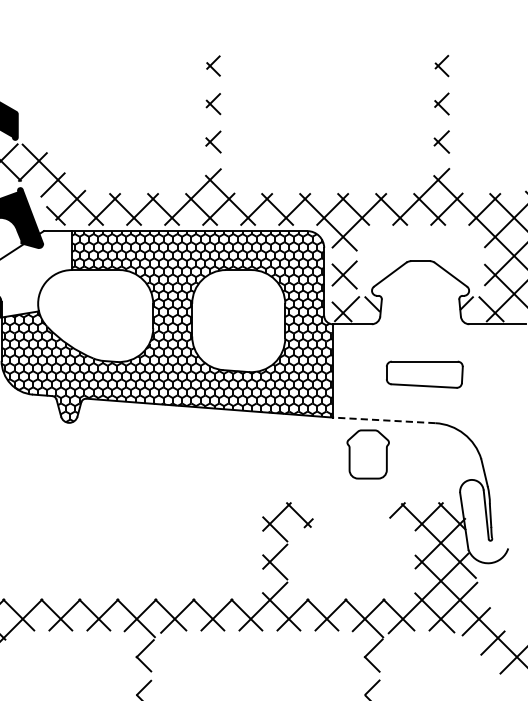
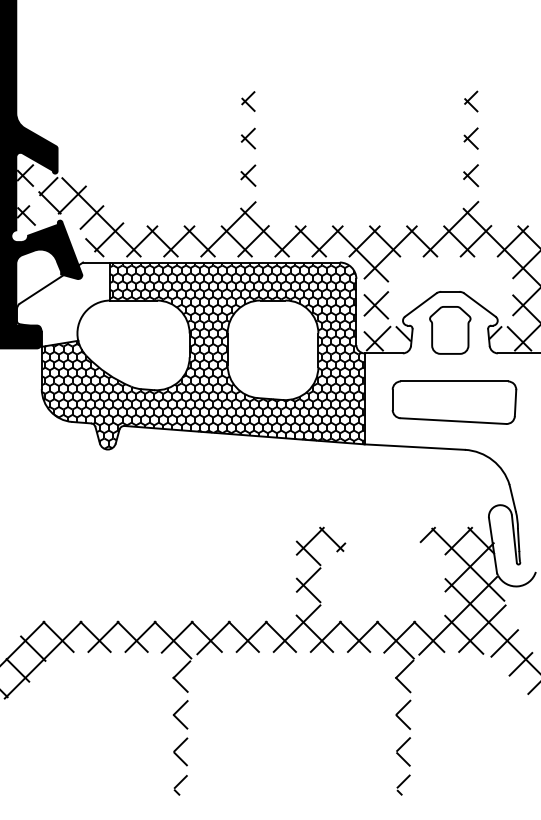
part: (424, 374) -> (454, 402), size x1.67
line: (383, 420) -> (414, 447), dashed -> solid
part: (368, 454) -> (450, 330), moved

